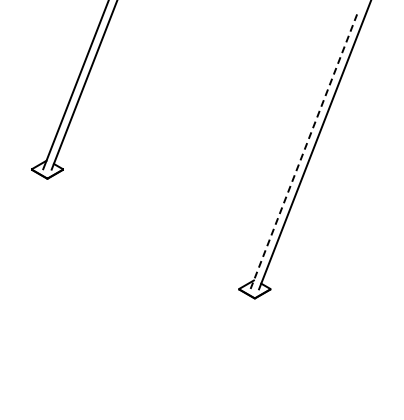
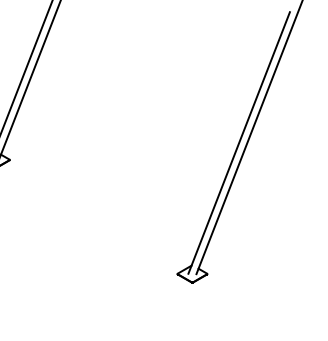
line: (303, 152) -> (238, 143), dashed -> solid

